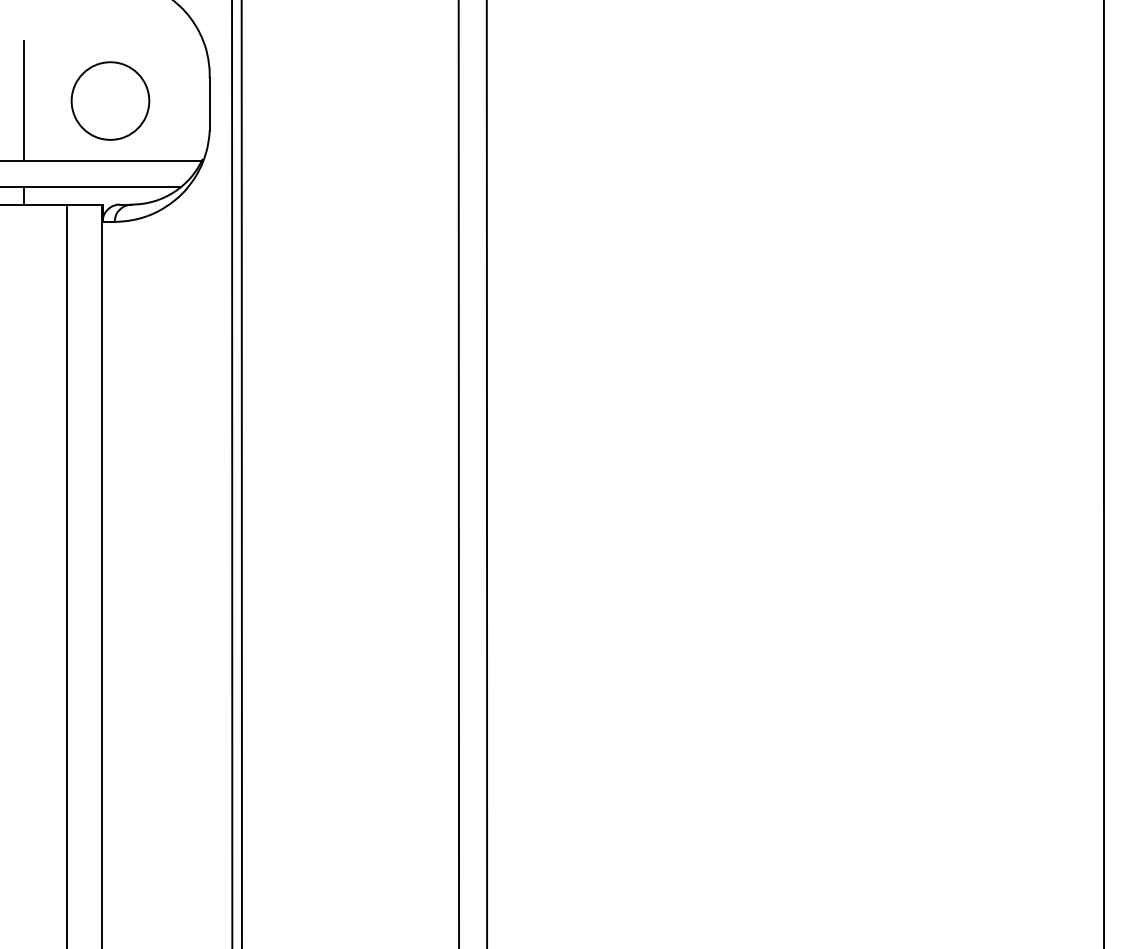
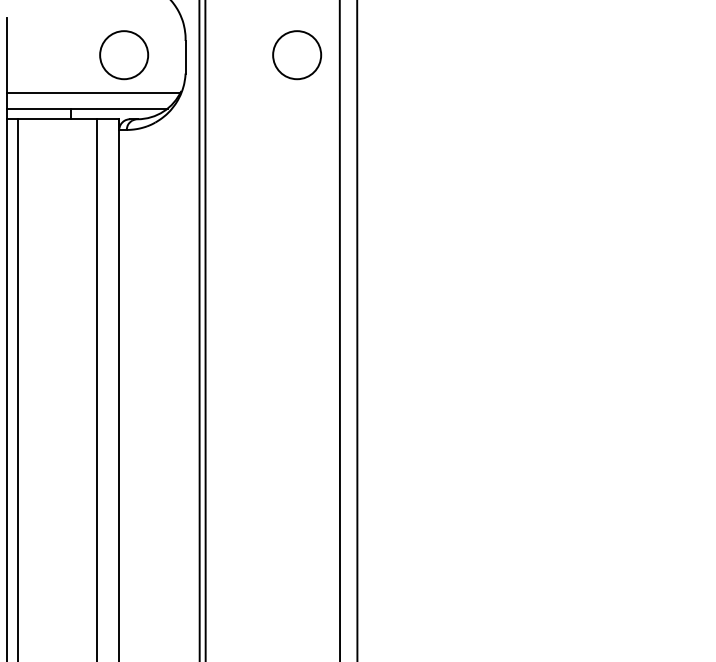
line: (23, 99) -> (70, 54), removed
circle: (390, 101) -> (297, 55), added

